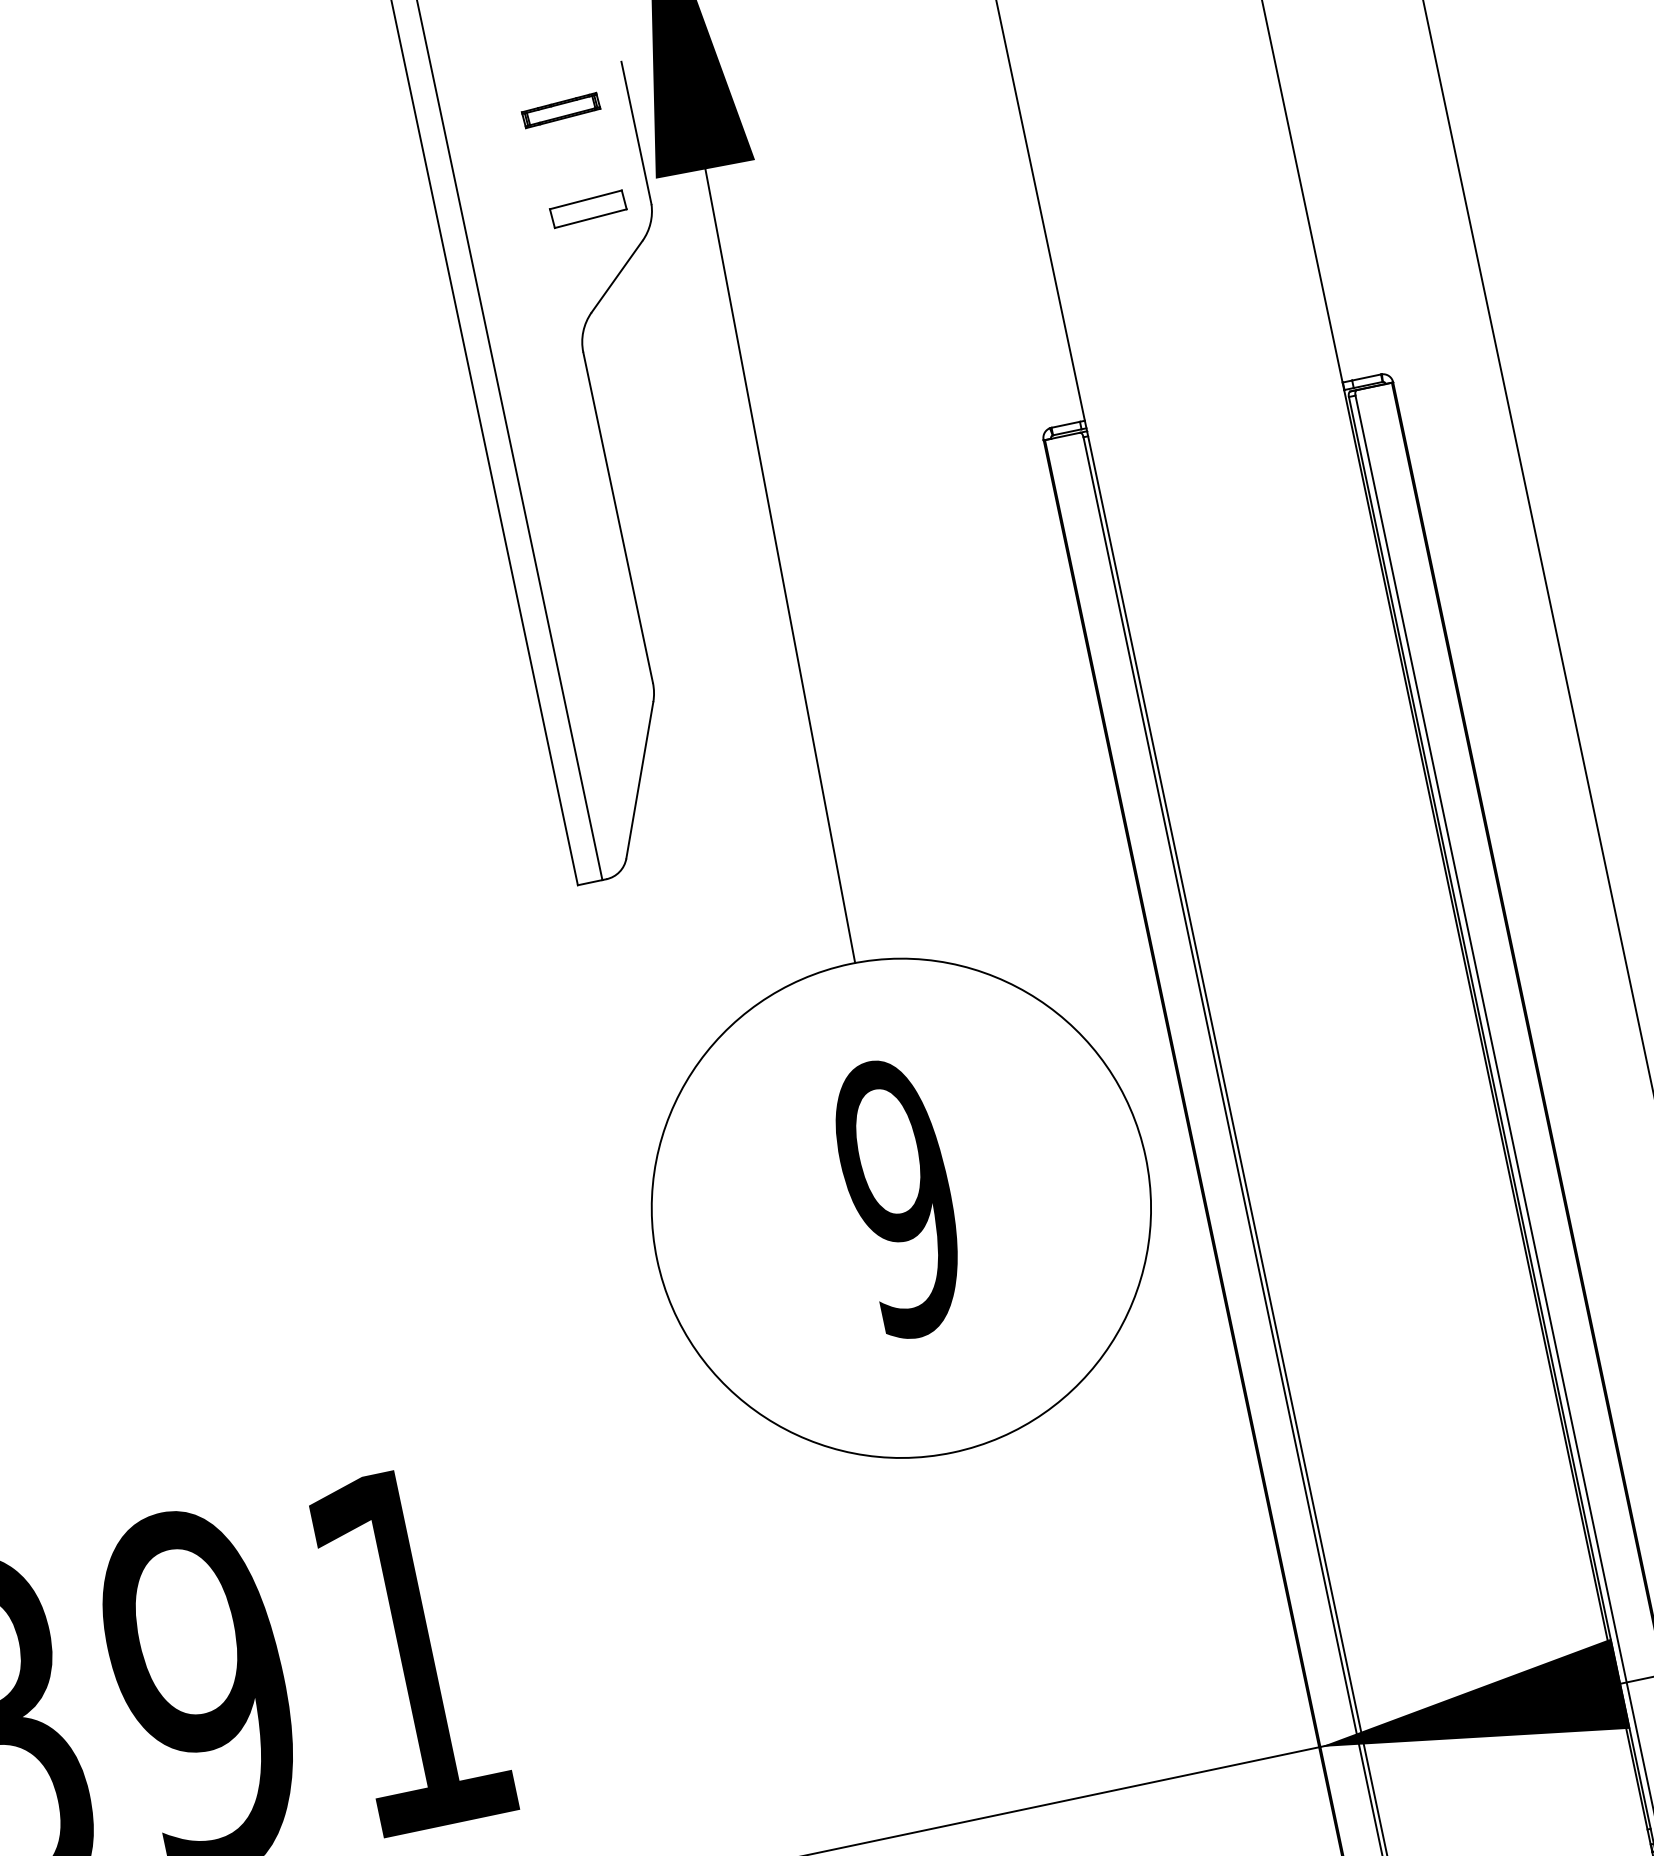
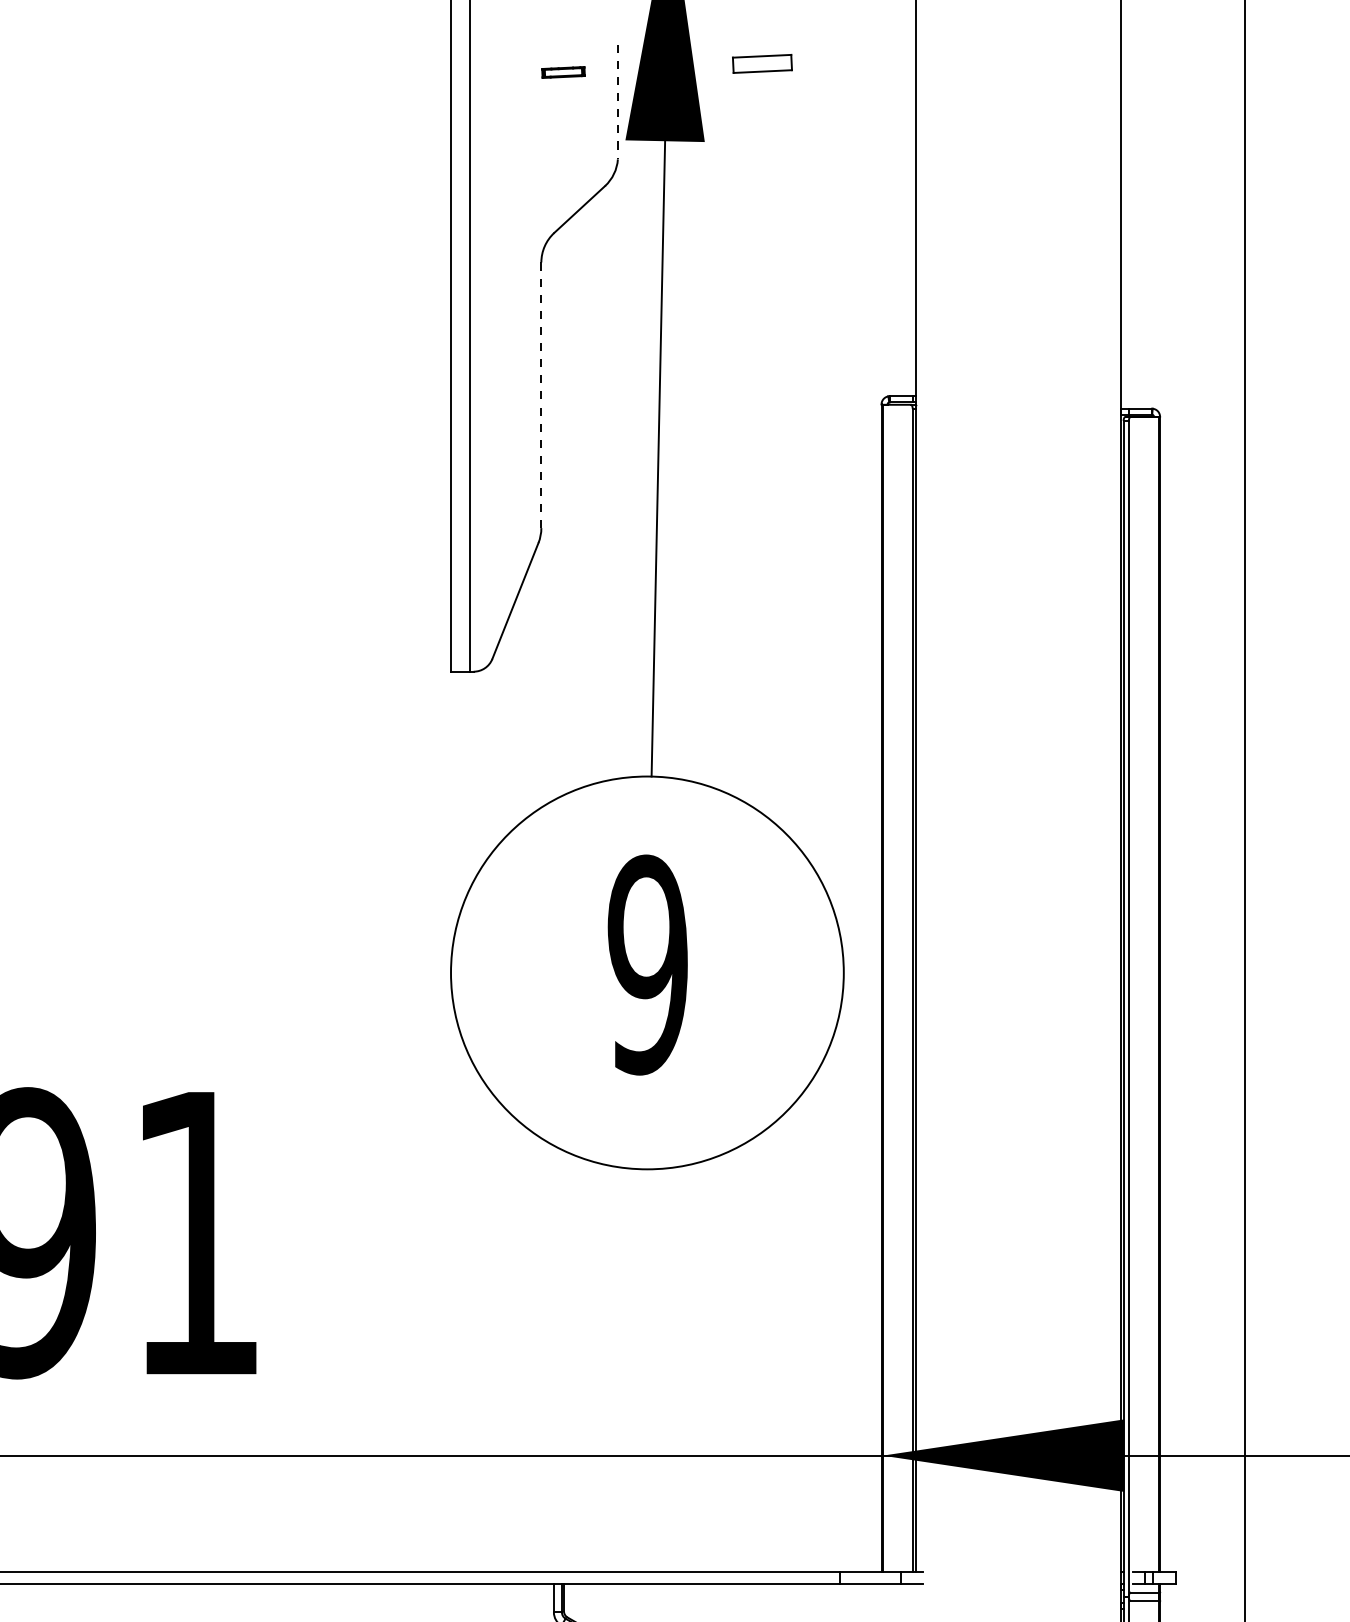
part: (561, 110) -> (563, 72), size x0.7
line: (636, 133) -> (617, 102), solid -> dashed
part: (588, 208) -> (762, 63), moved
line: (618, 517) -> (541, 395), solid -> dashed

